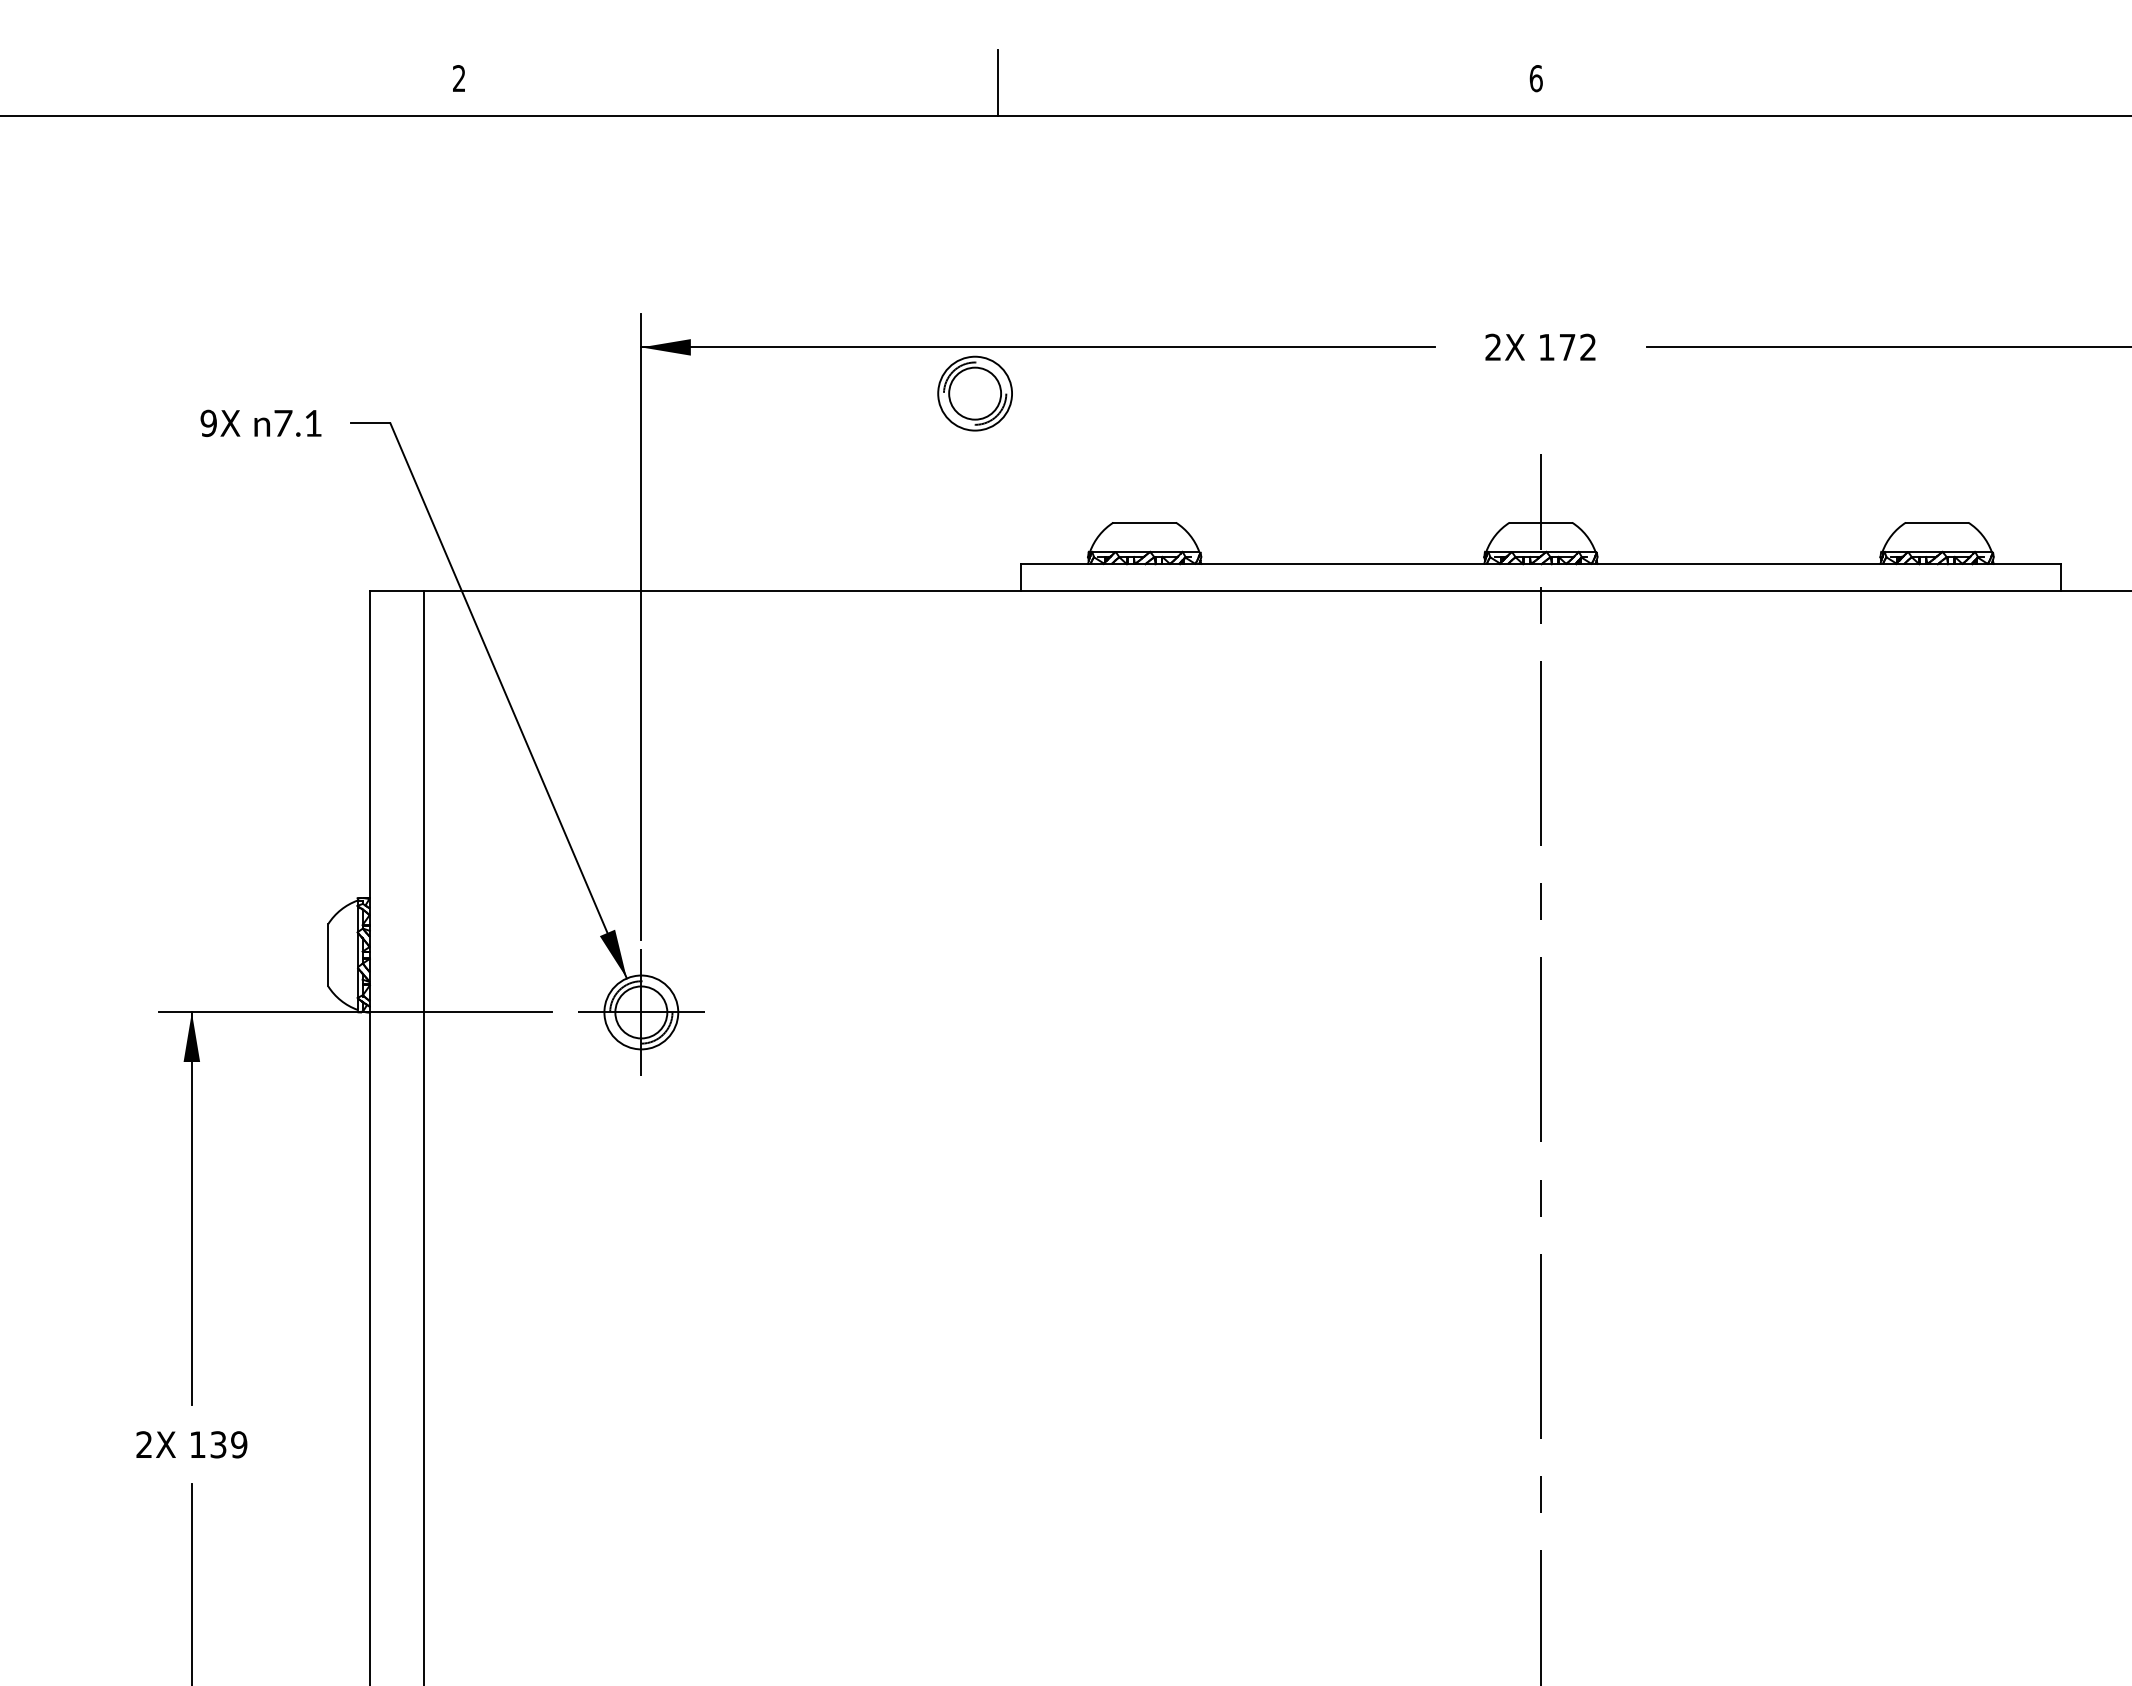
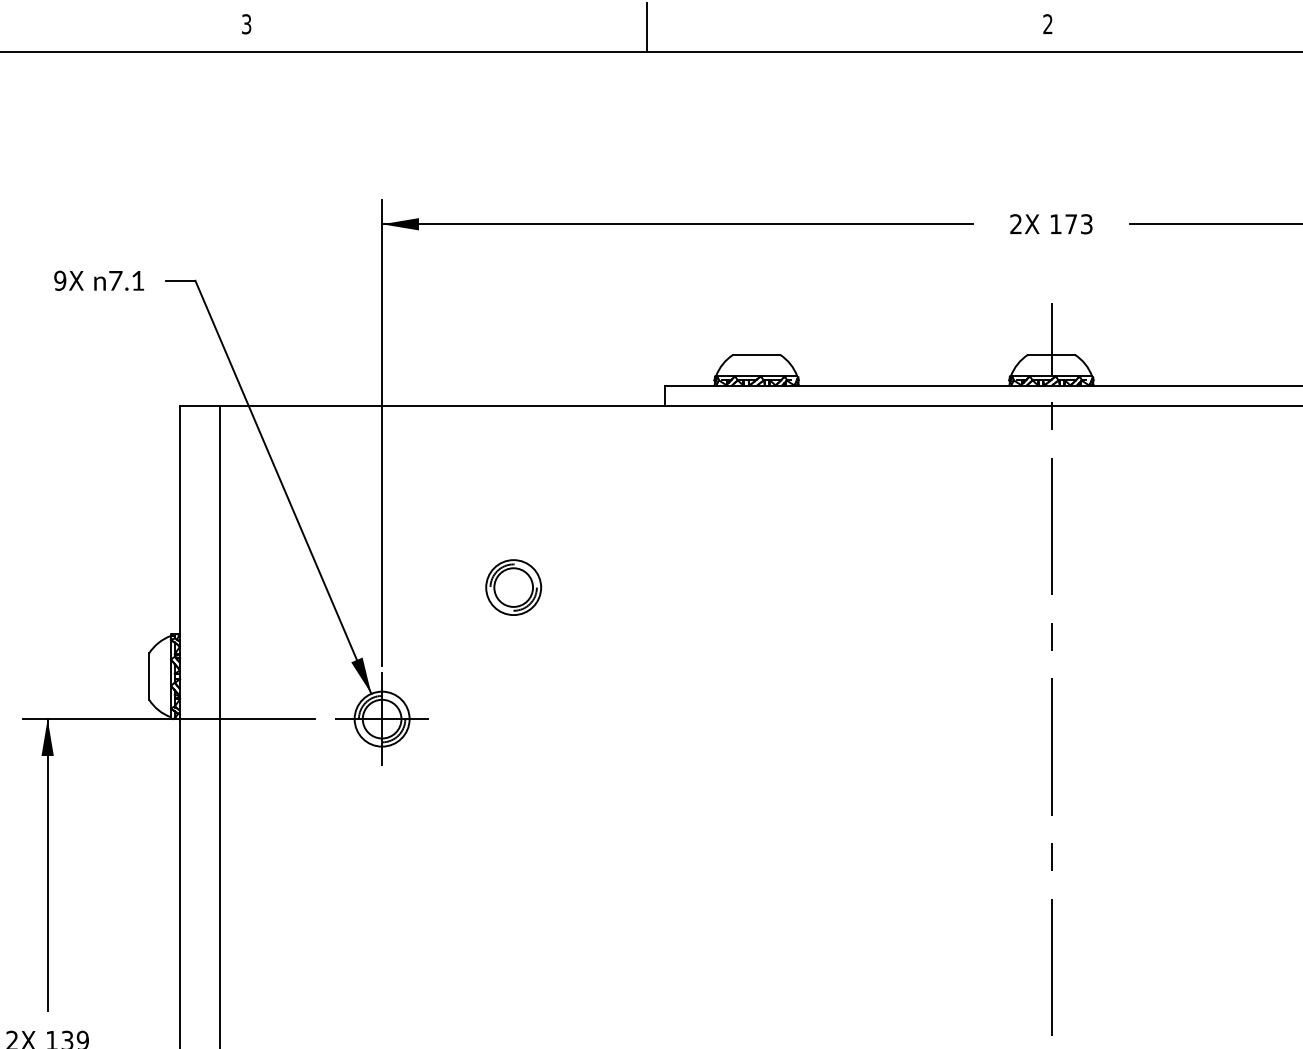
text: (459, 78) -> (246, 24), 2 -> 3
text: (1535, 78) -> (1047, 24), 6 -> 2
text: (1587, 347) -> (1086, 224), 172 -> 173
part: (974, 393) -> (513, 587), moved

